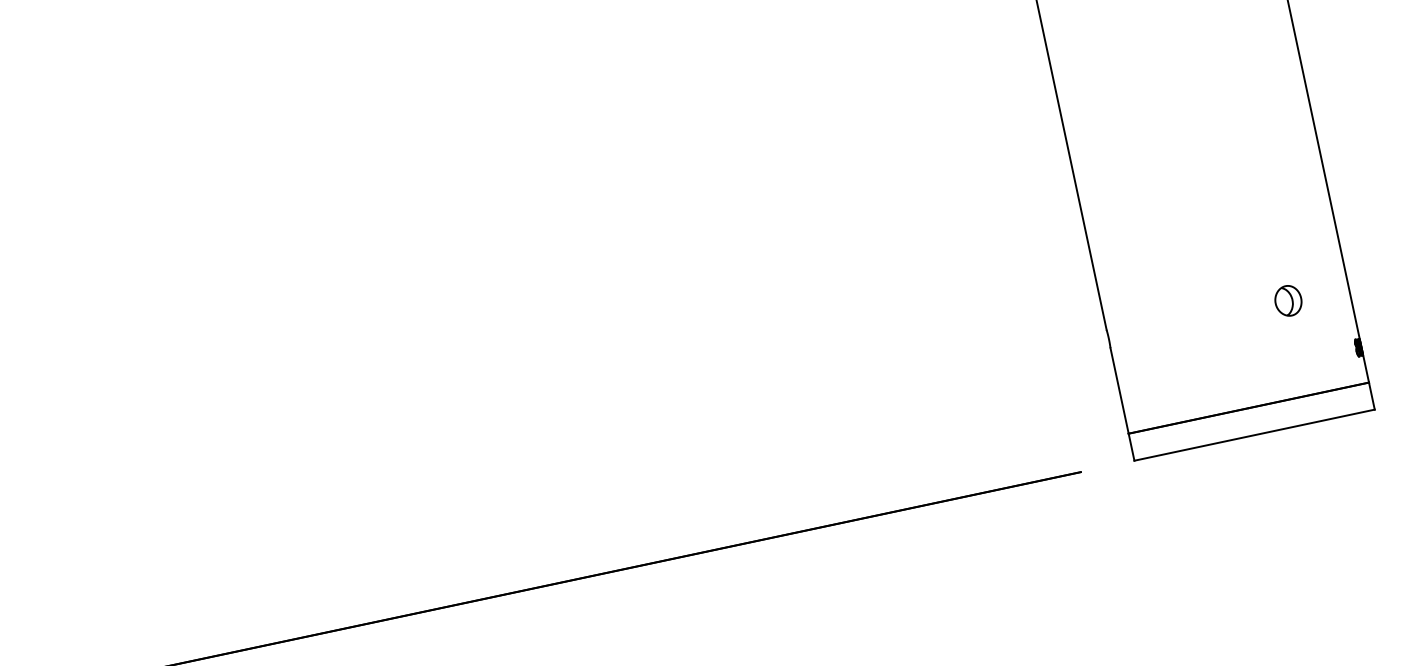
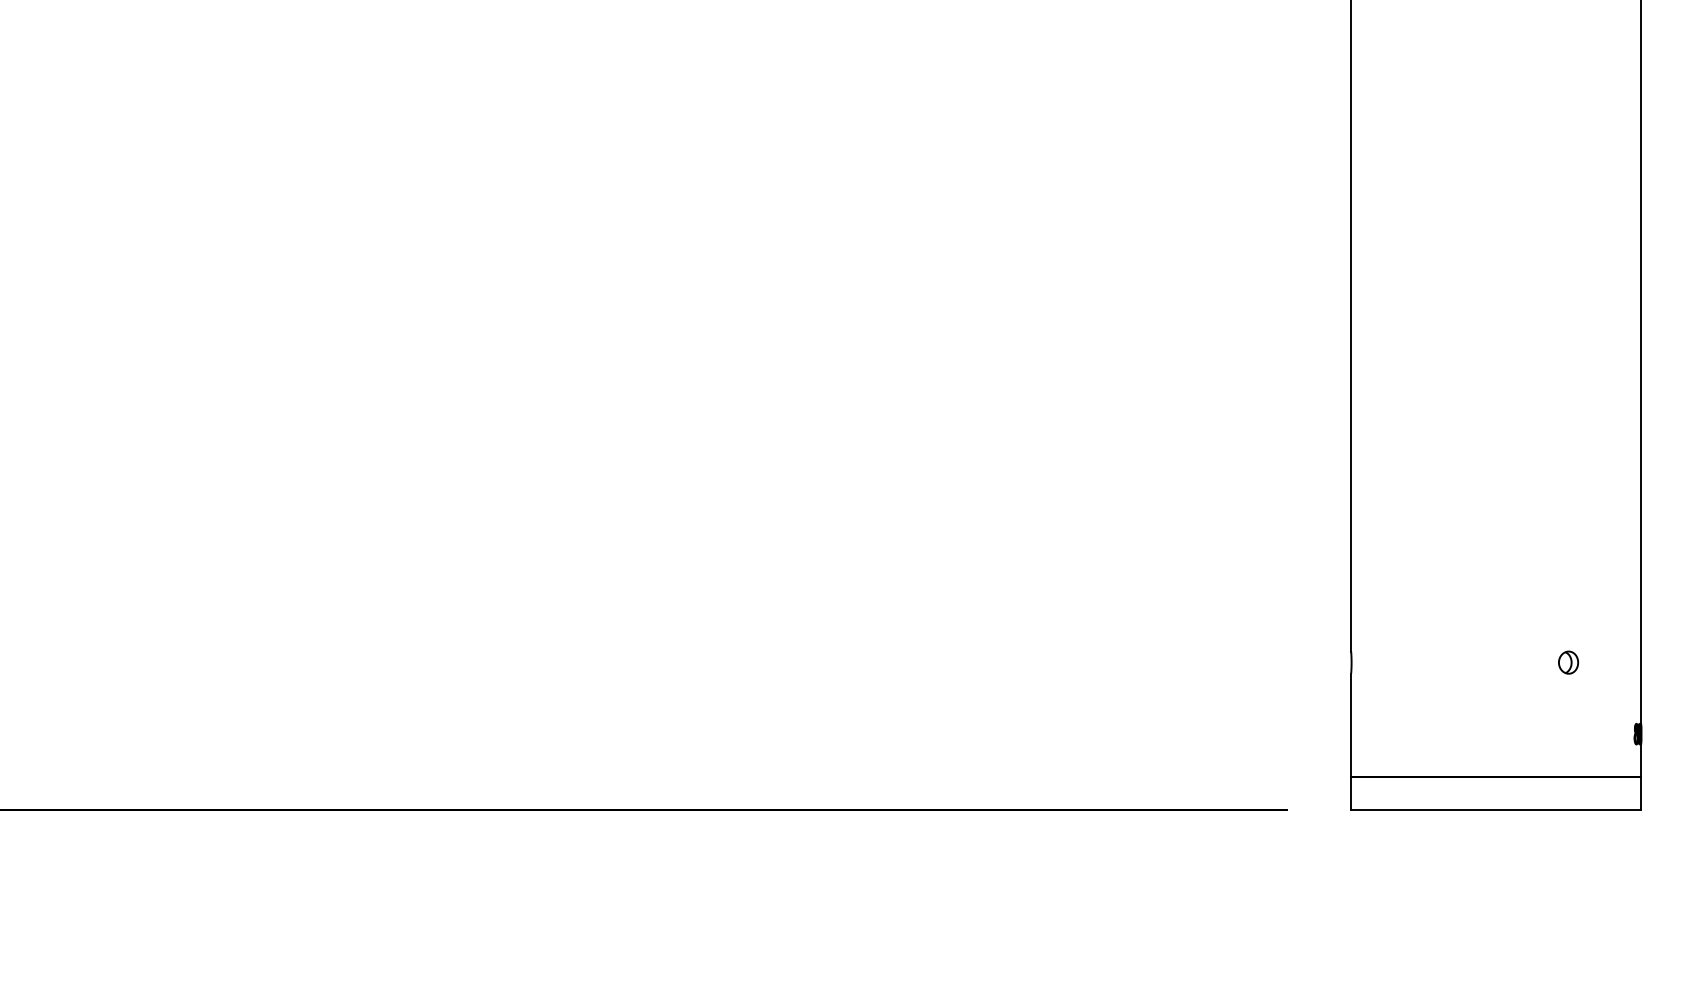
part: (1288, 300) -> (1568, 662), size x0.62

